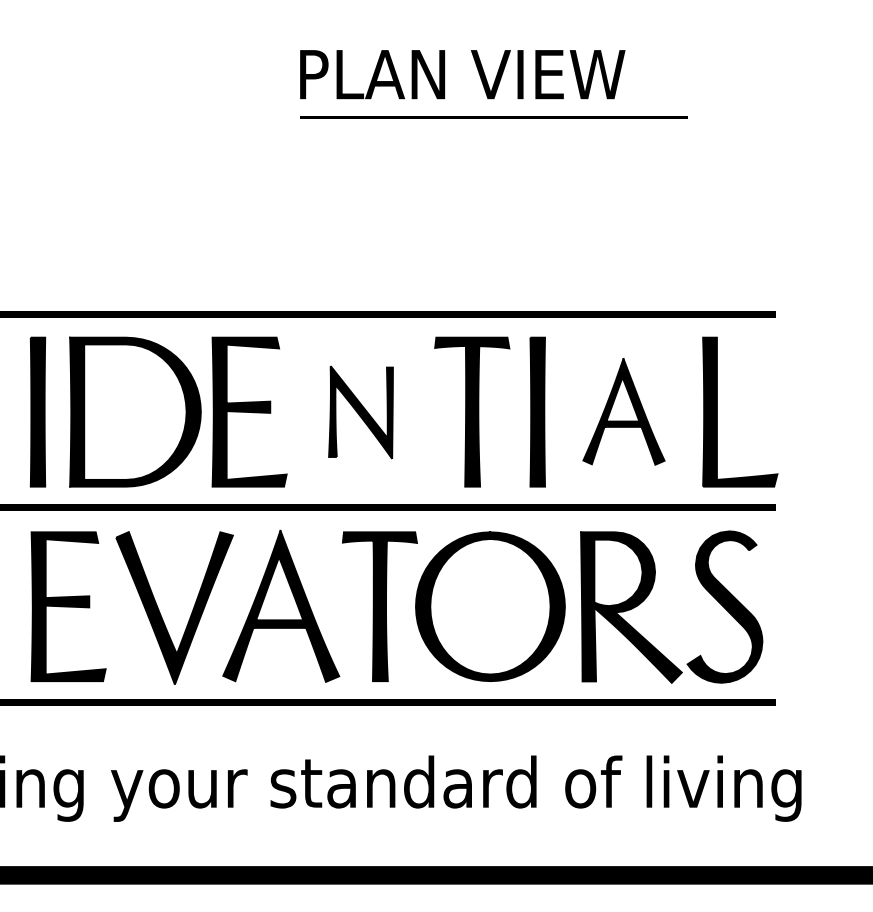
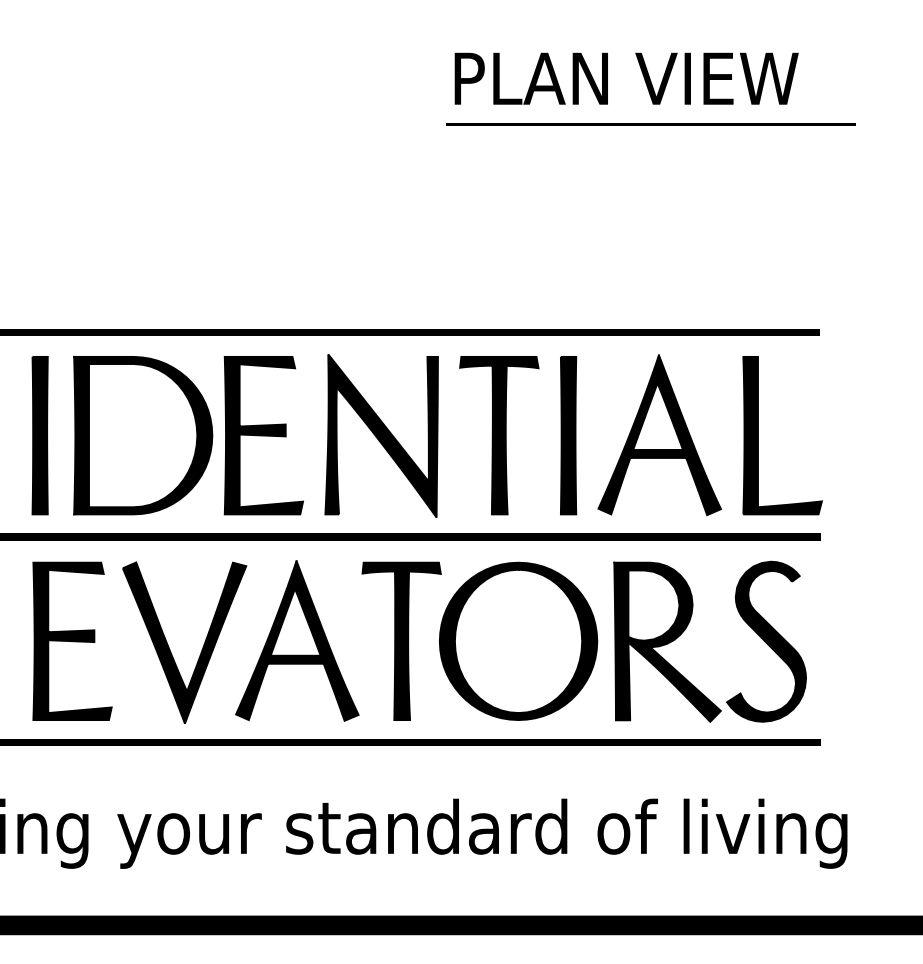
text: (462, 74) -> (626, 78), moved
line: (493, 117) -> (650, 124), moved
part: (623, 411) -> (659, 434), size x1.43
part: (360, 412) -> (381, 436), size x1.67

